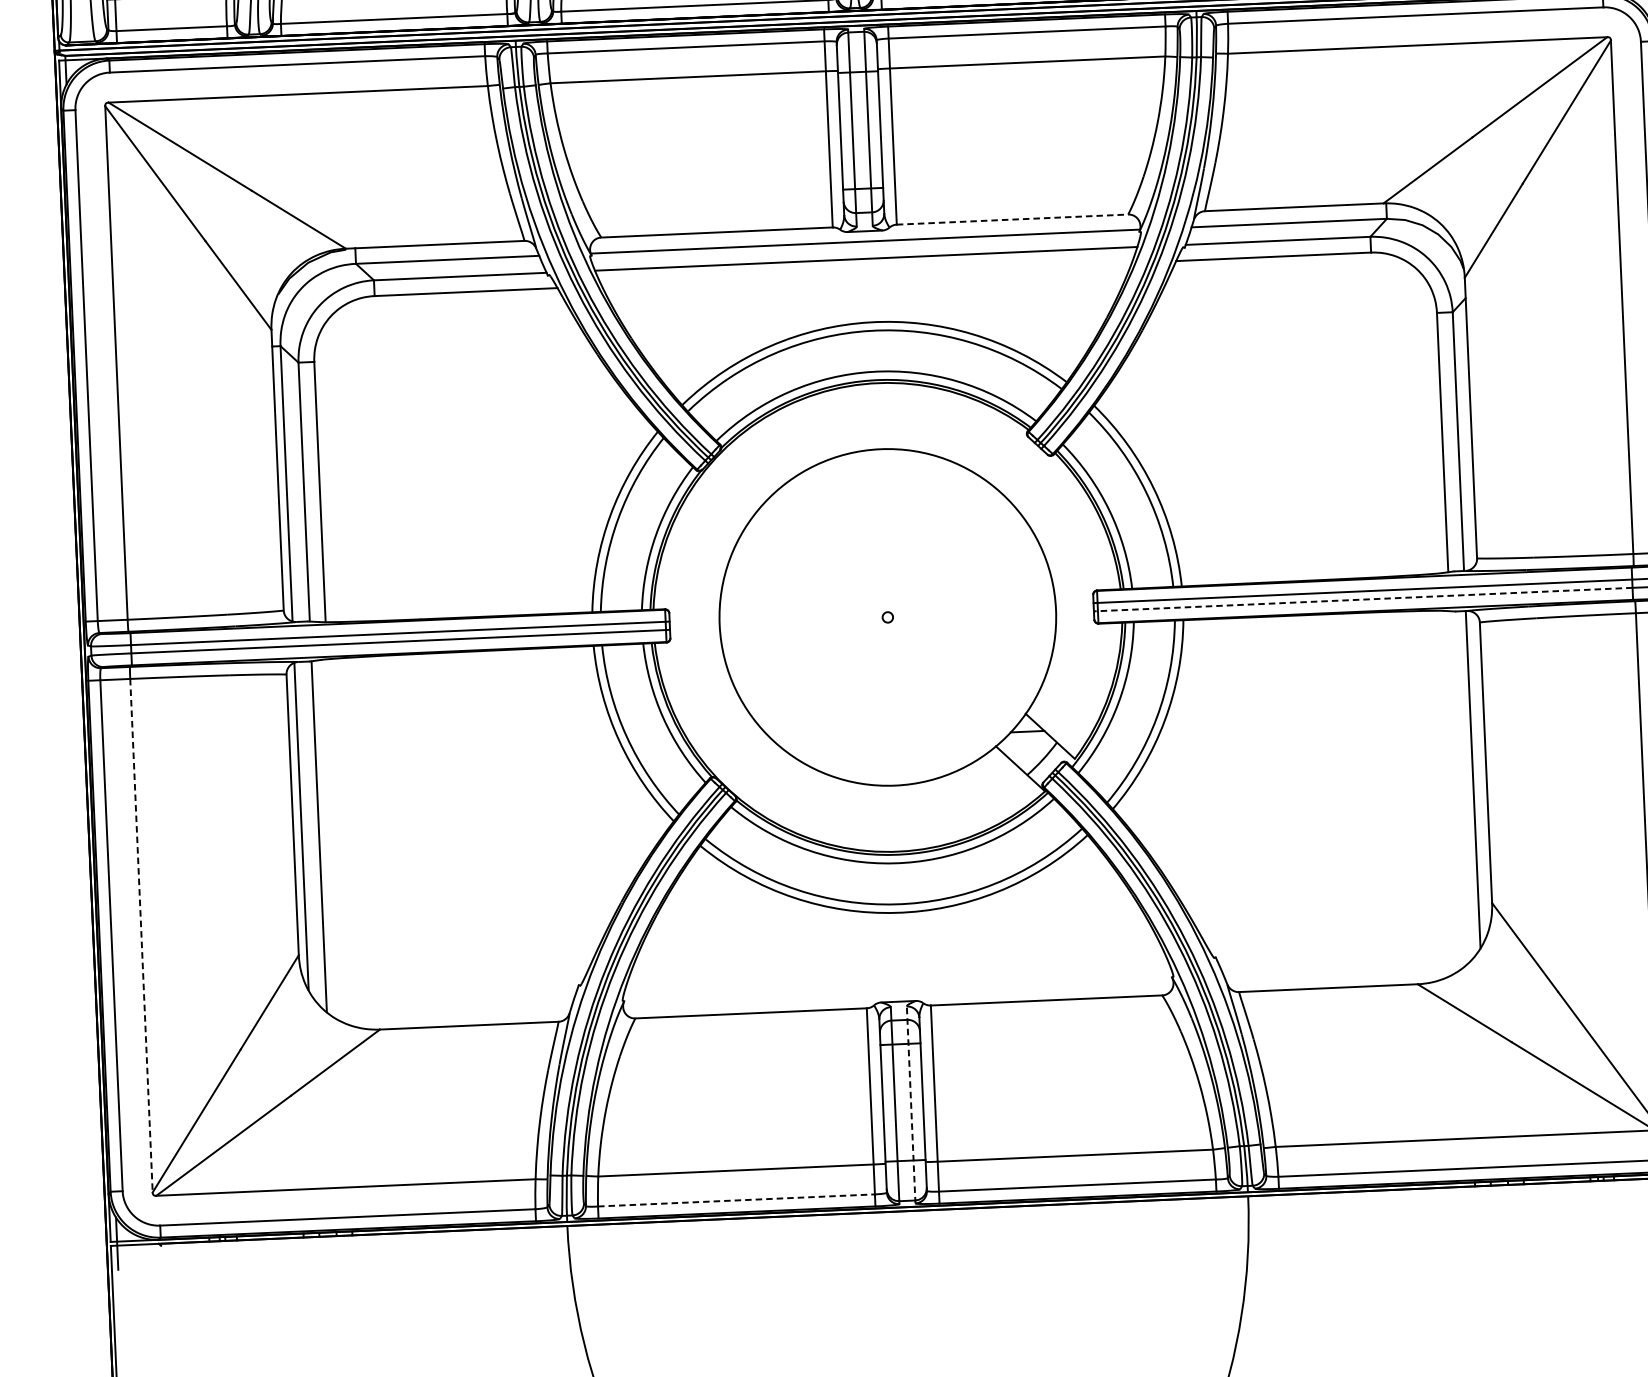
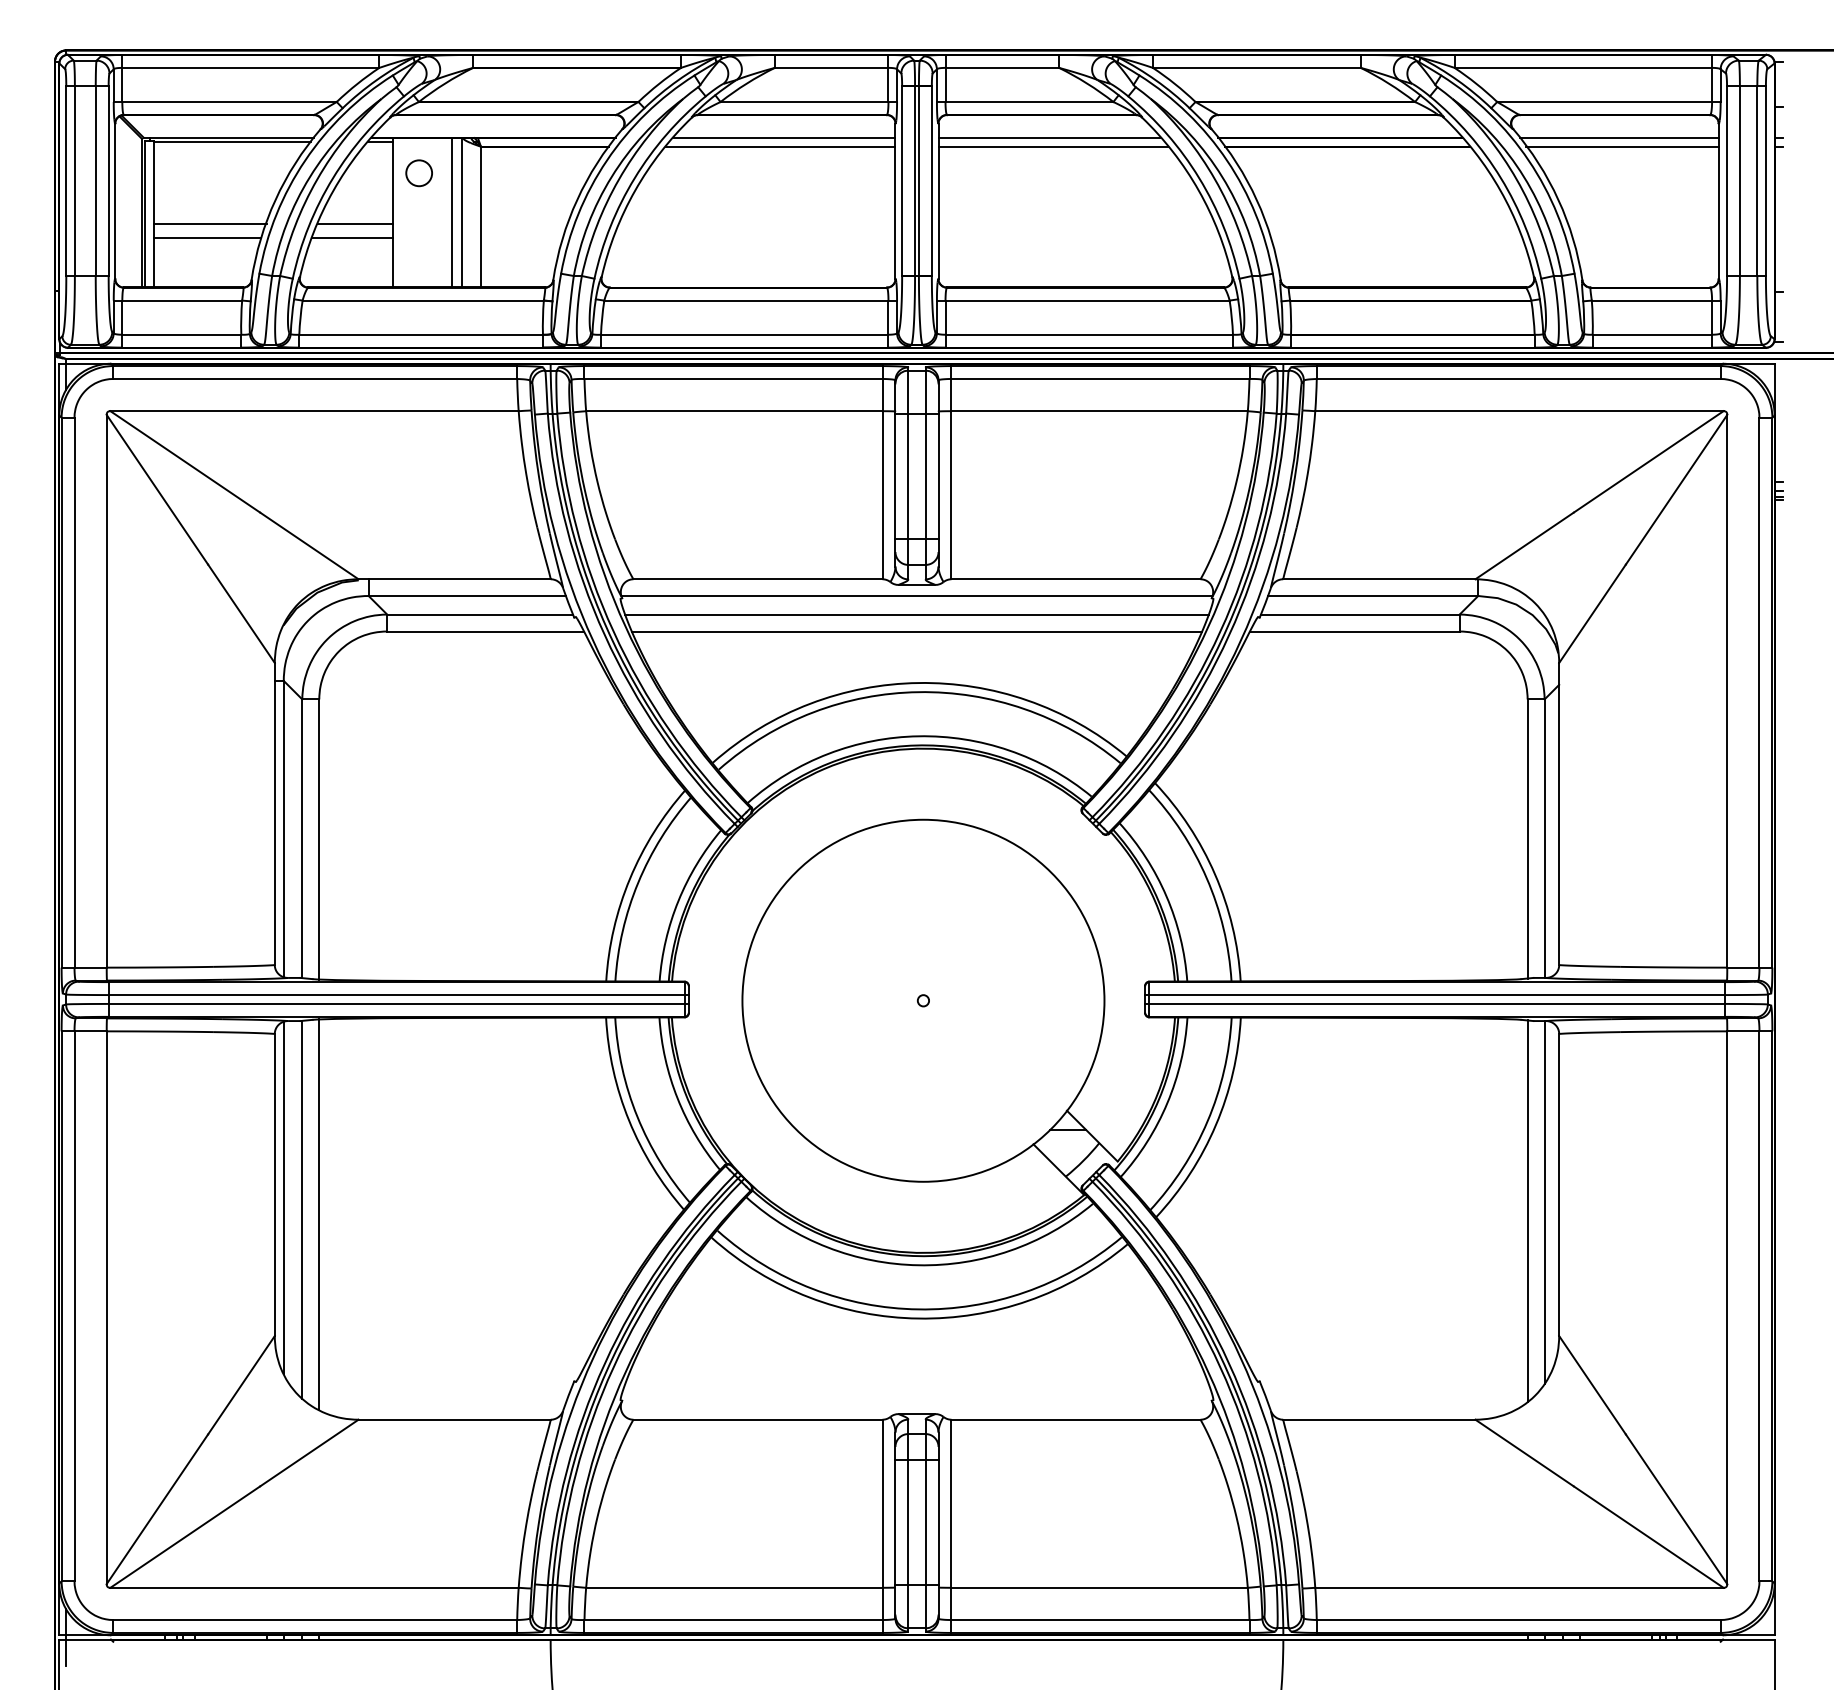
line: (1012, 219) -> (1076, 579), dashed -> solid
line: (866, 274) -> (916, 631), added
line: (1362, 599) -> (1434, 1003), dashed -> solid
line: (1457, 787) -> (1527, 1210), added
line: (335, 840) -> (319, 1214), added
line: (141, 936) -> (106, 1308), dashed -> solid
line: (911, 1104) -> (925, 1525), dashed -> solid
line: (737, 1199) -> (734, 1619), dashed -> solid

